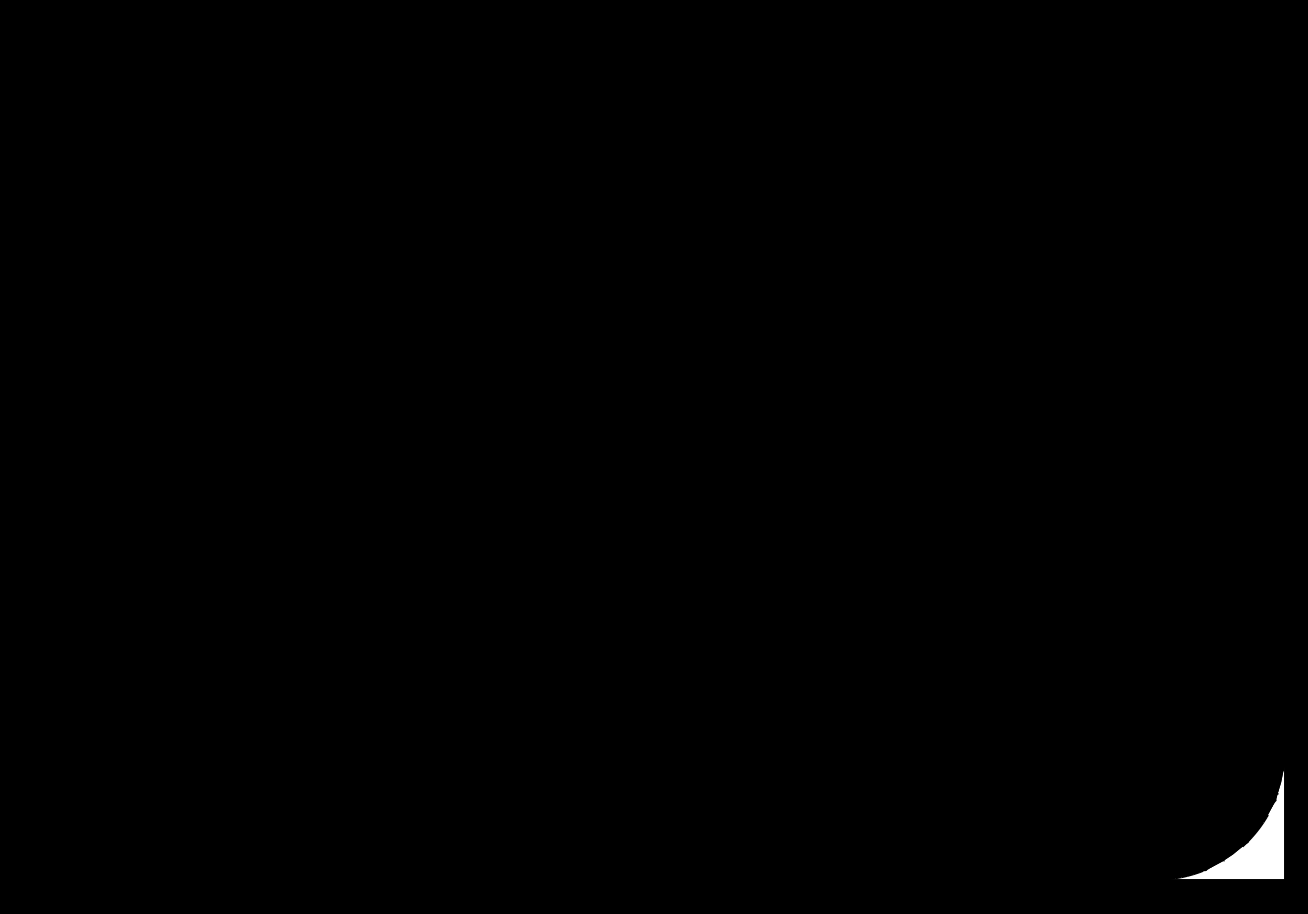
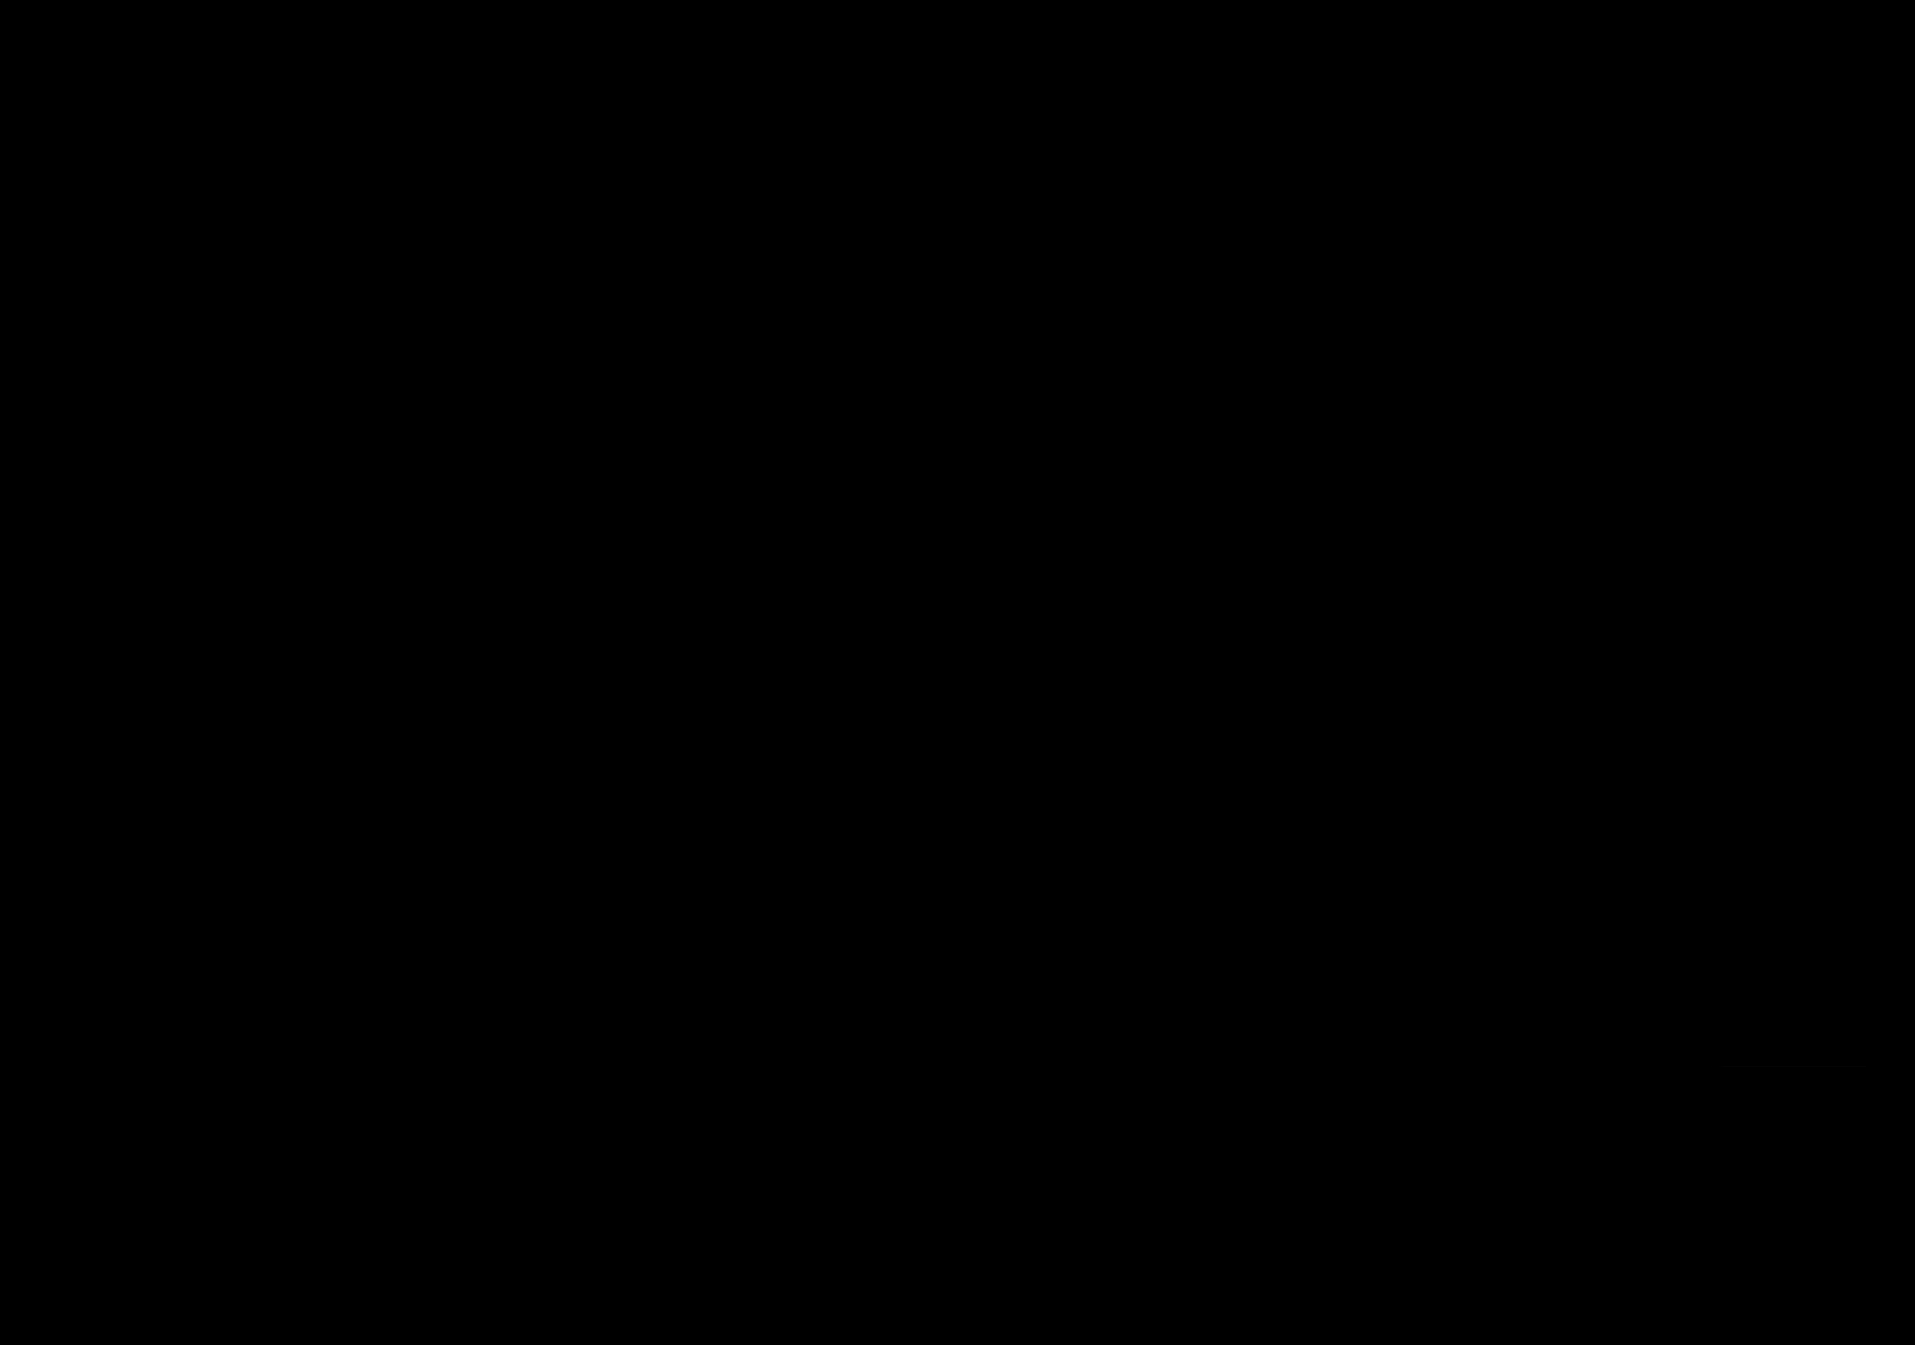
fill: (1219, 816) -> (1784, 985), added

